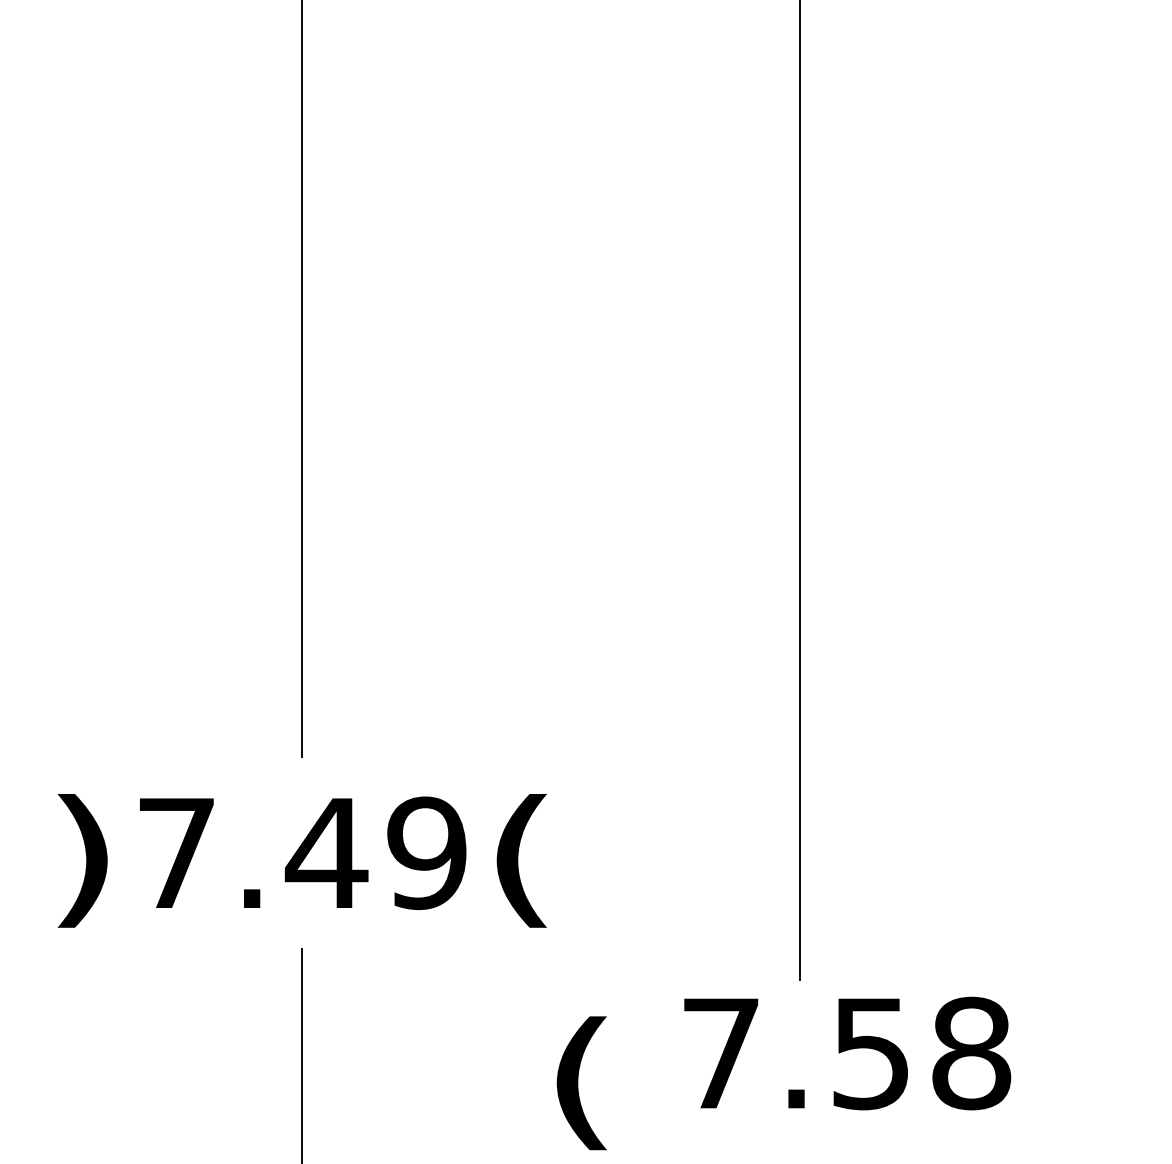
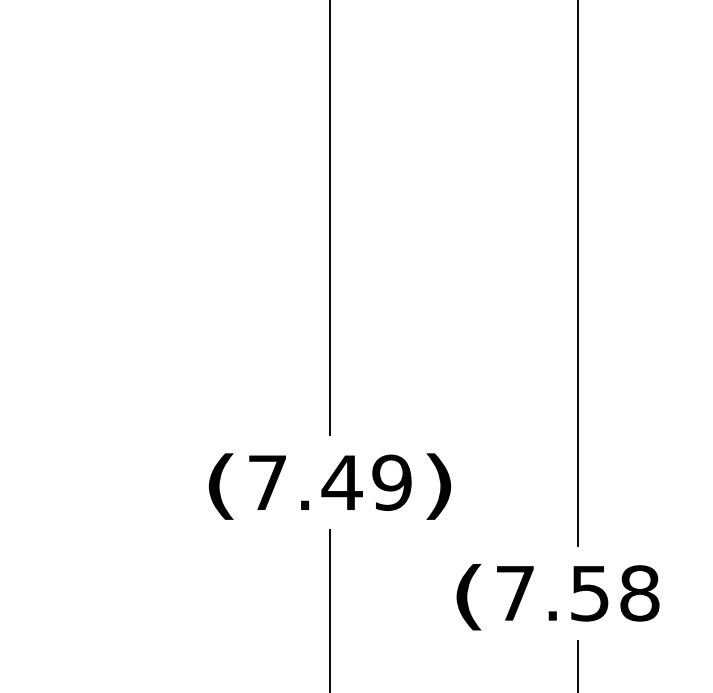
text: (82, 860) -> (220, 486), ) -> (
text: (520, 860) -> (438, 486), ( -> )
text: (848, 1053) -> (578, 593), moved

